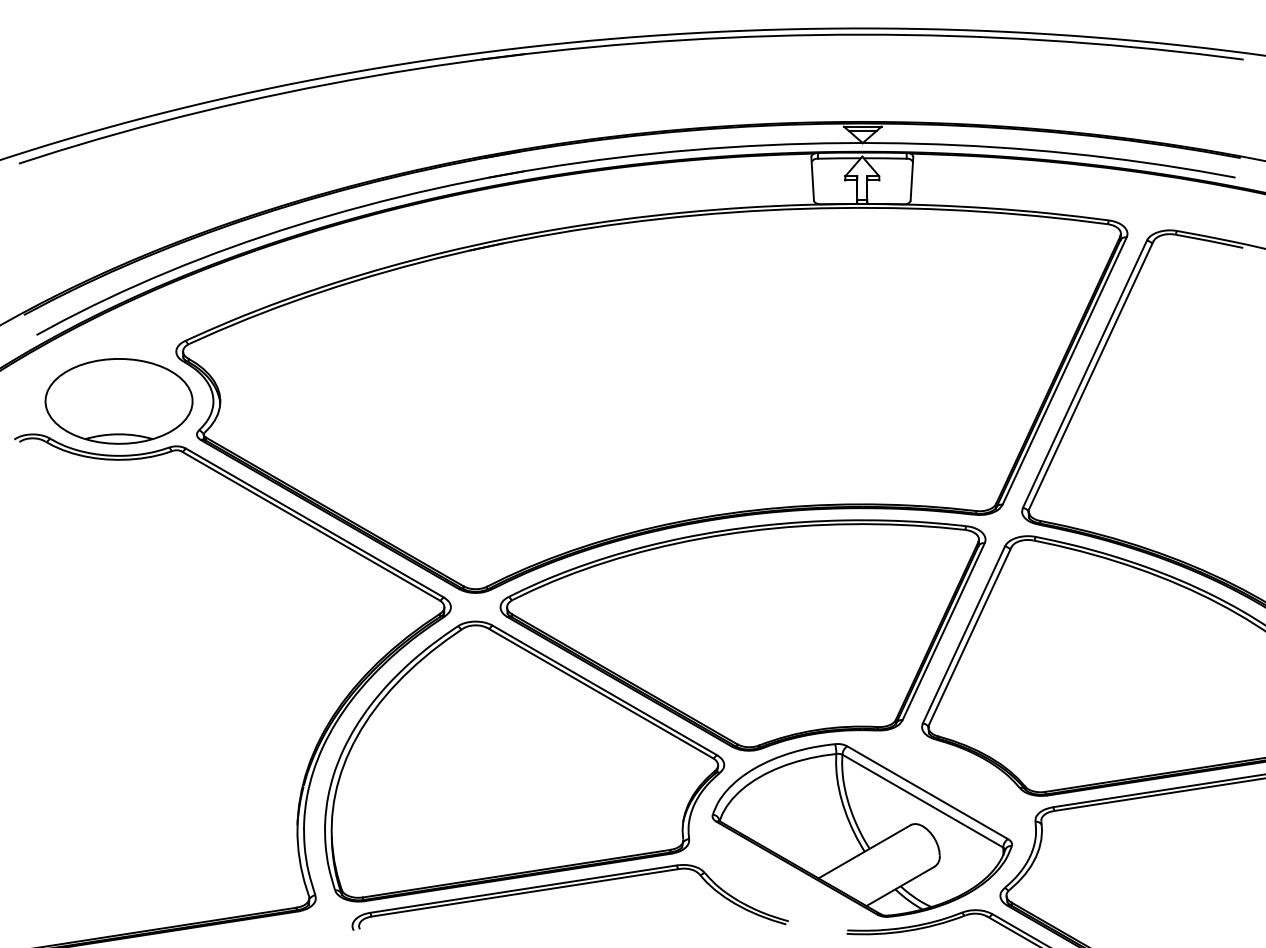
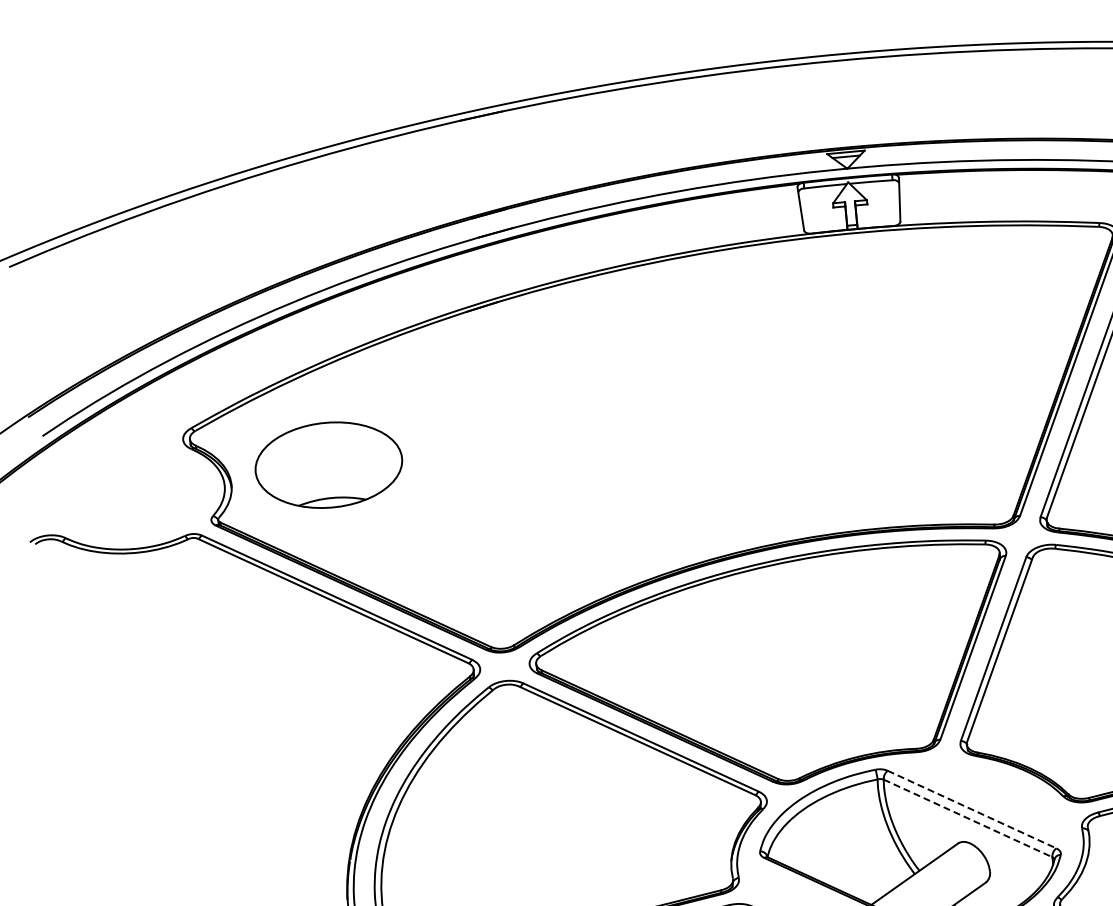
part: (118, 401) -> (328, 465), moved
line: (927, 792) -> (971, 809), solid -> dashed
line: (922, 801) -> (967, 818), solid -> dashed

